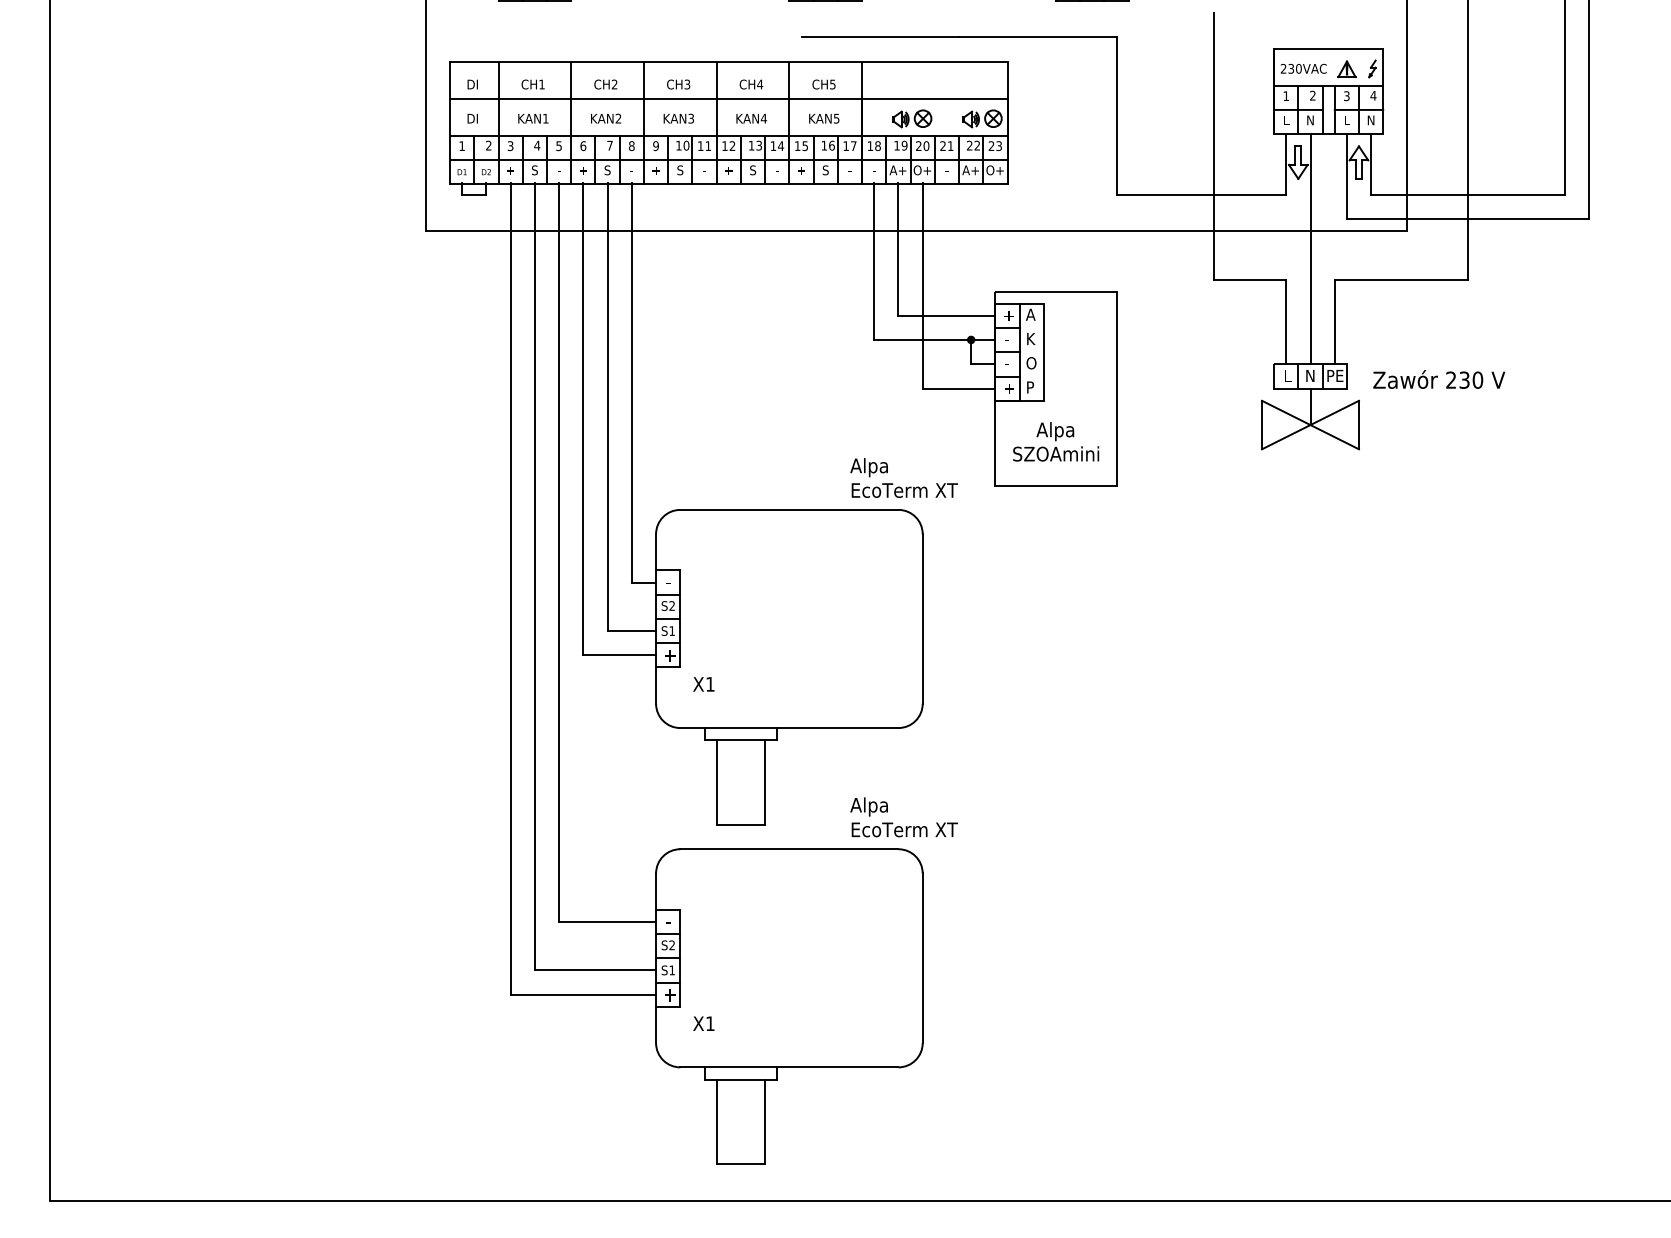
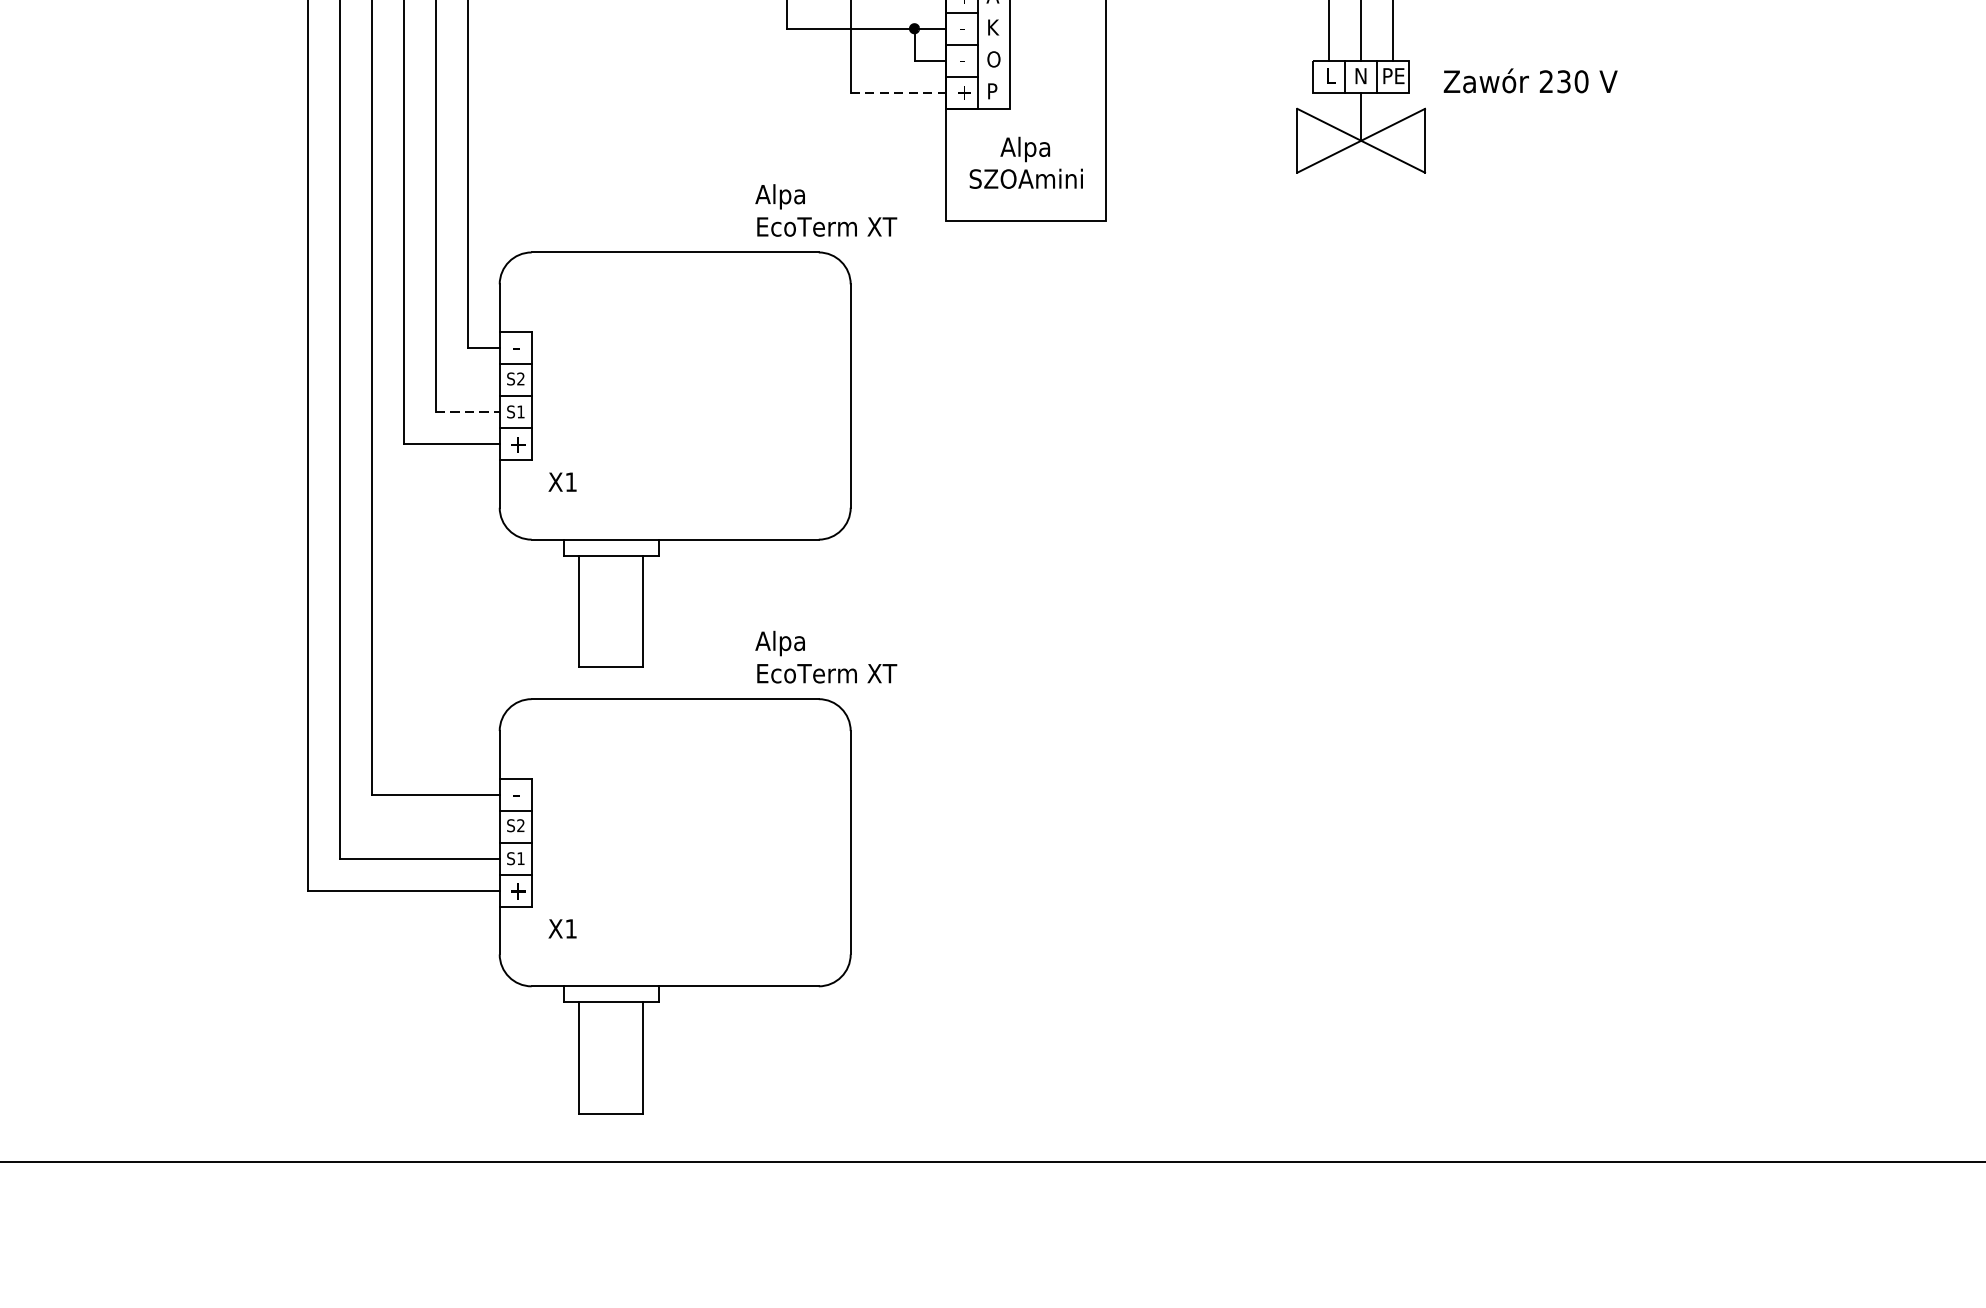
line: (959, 388) -> (899, 92), solid -> dashed
line: (632, 631) -> (468, 412), solid -> dashed

